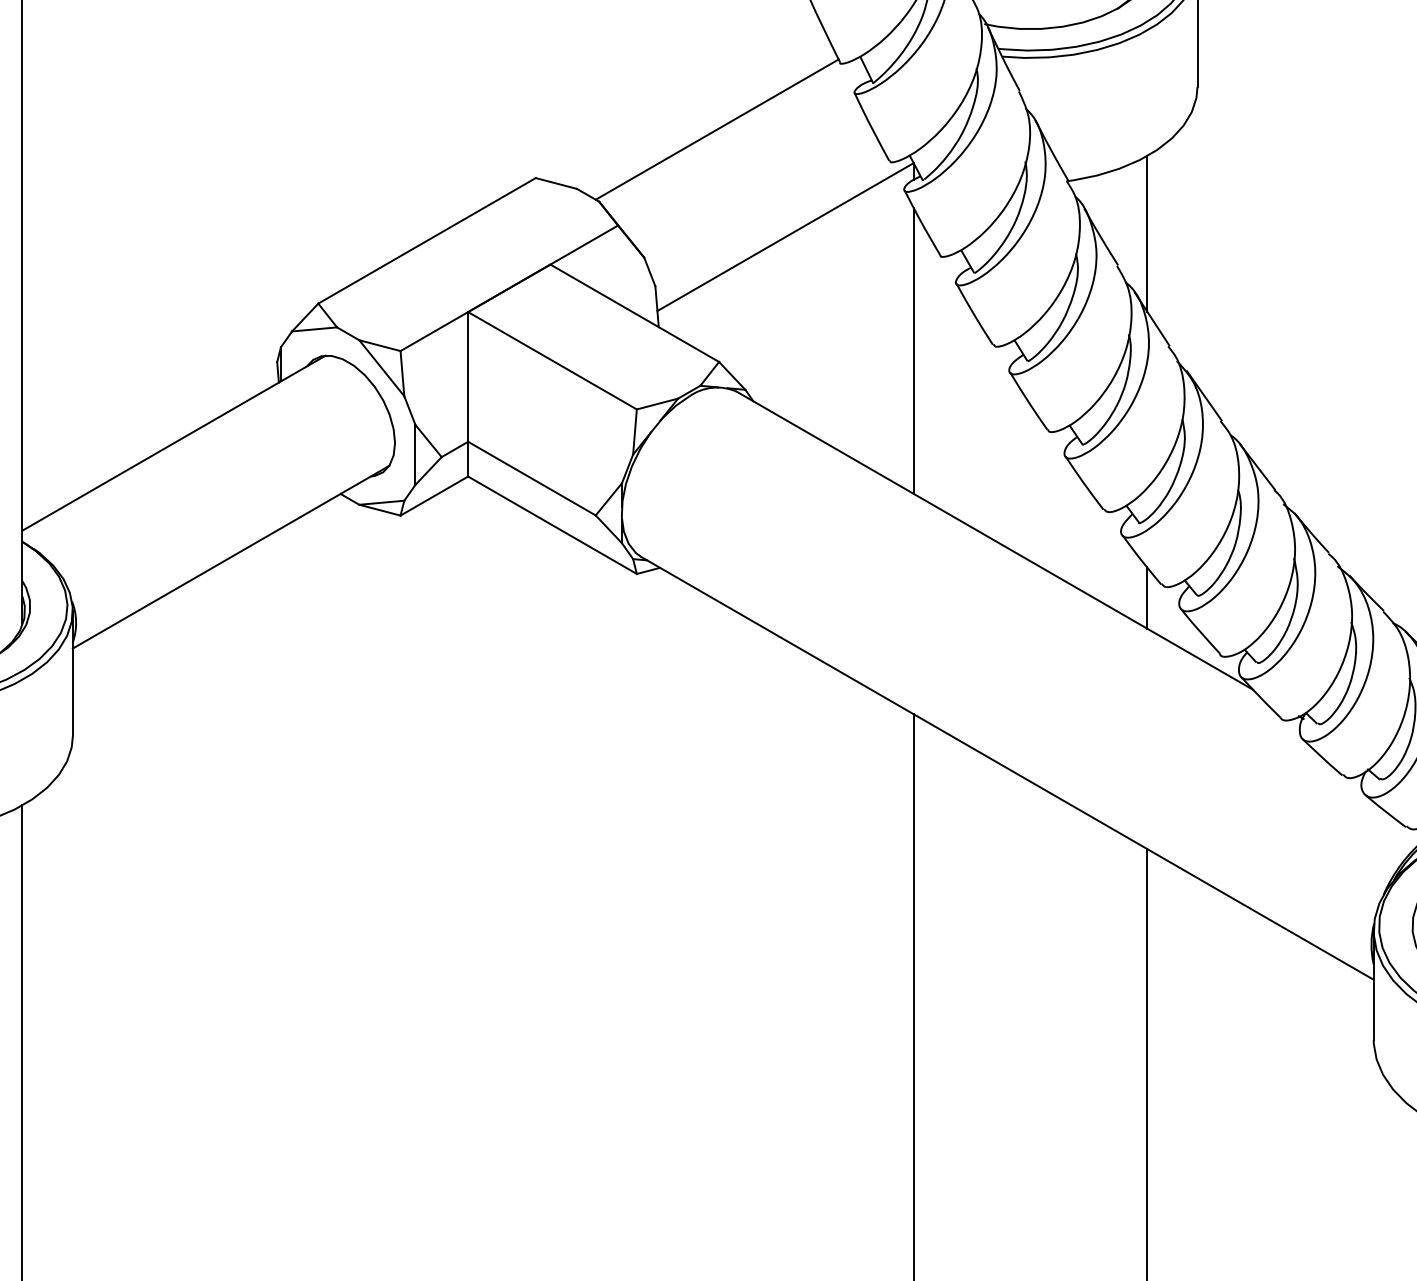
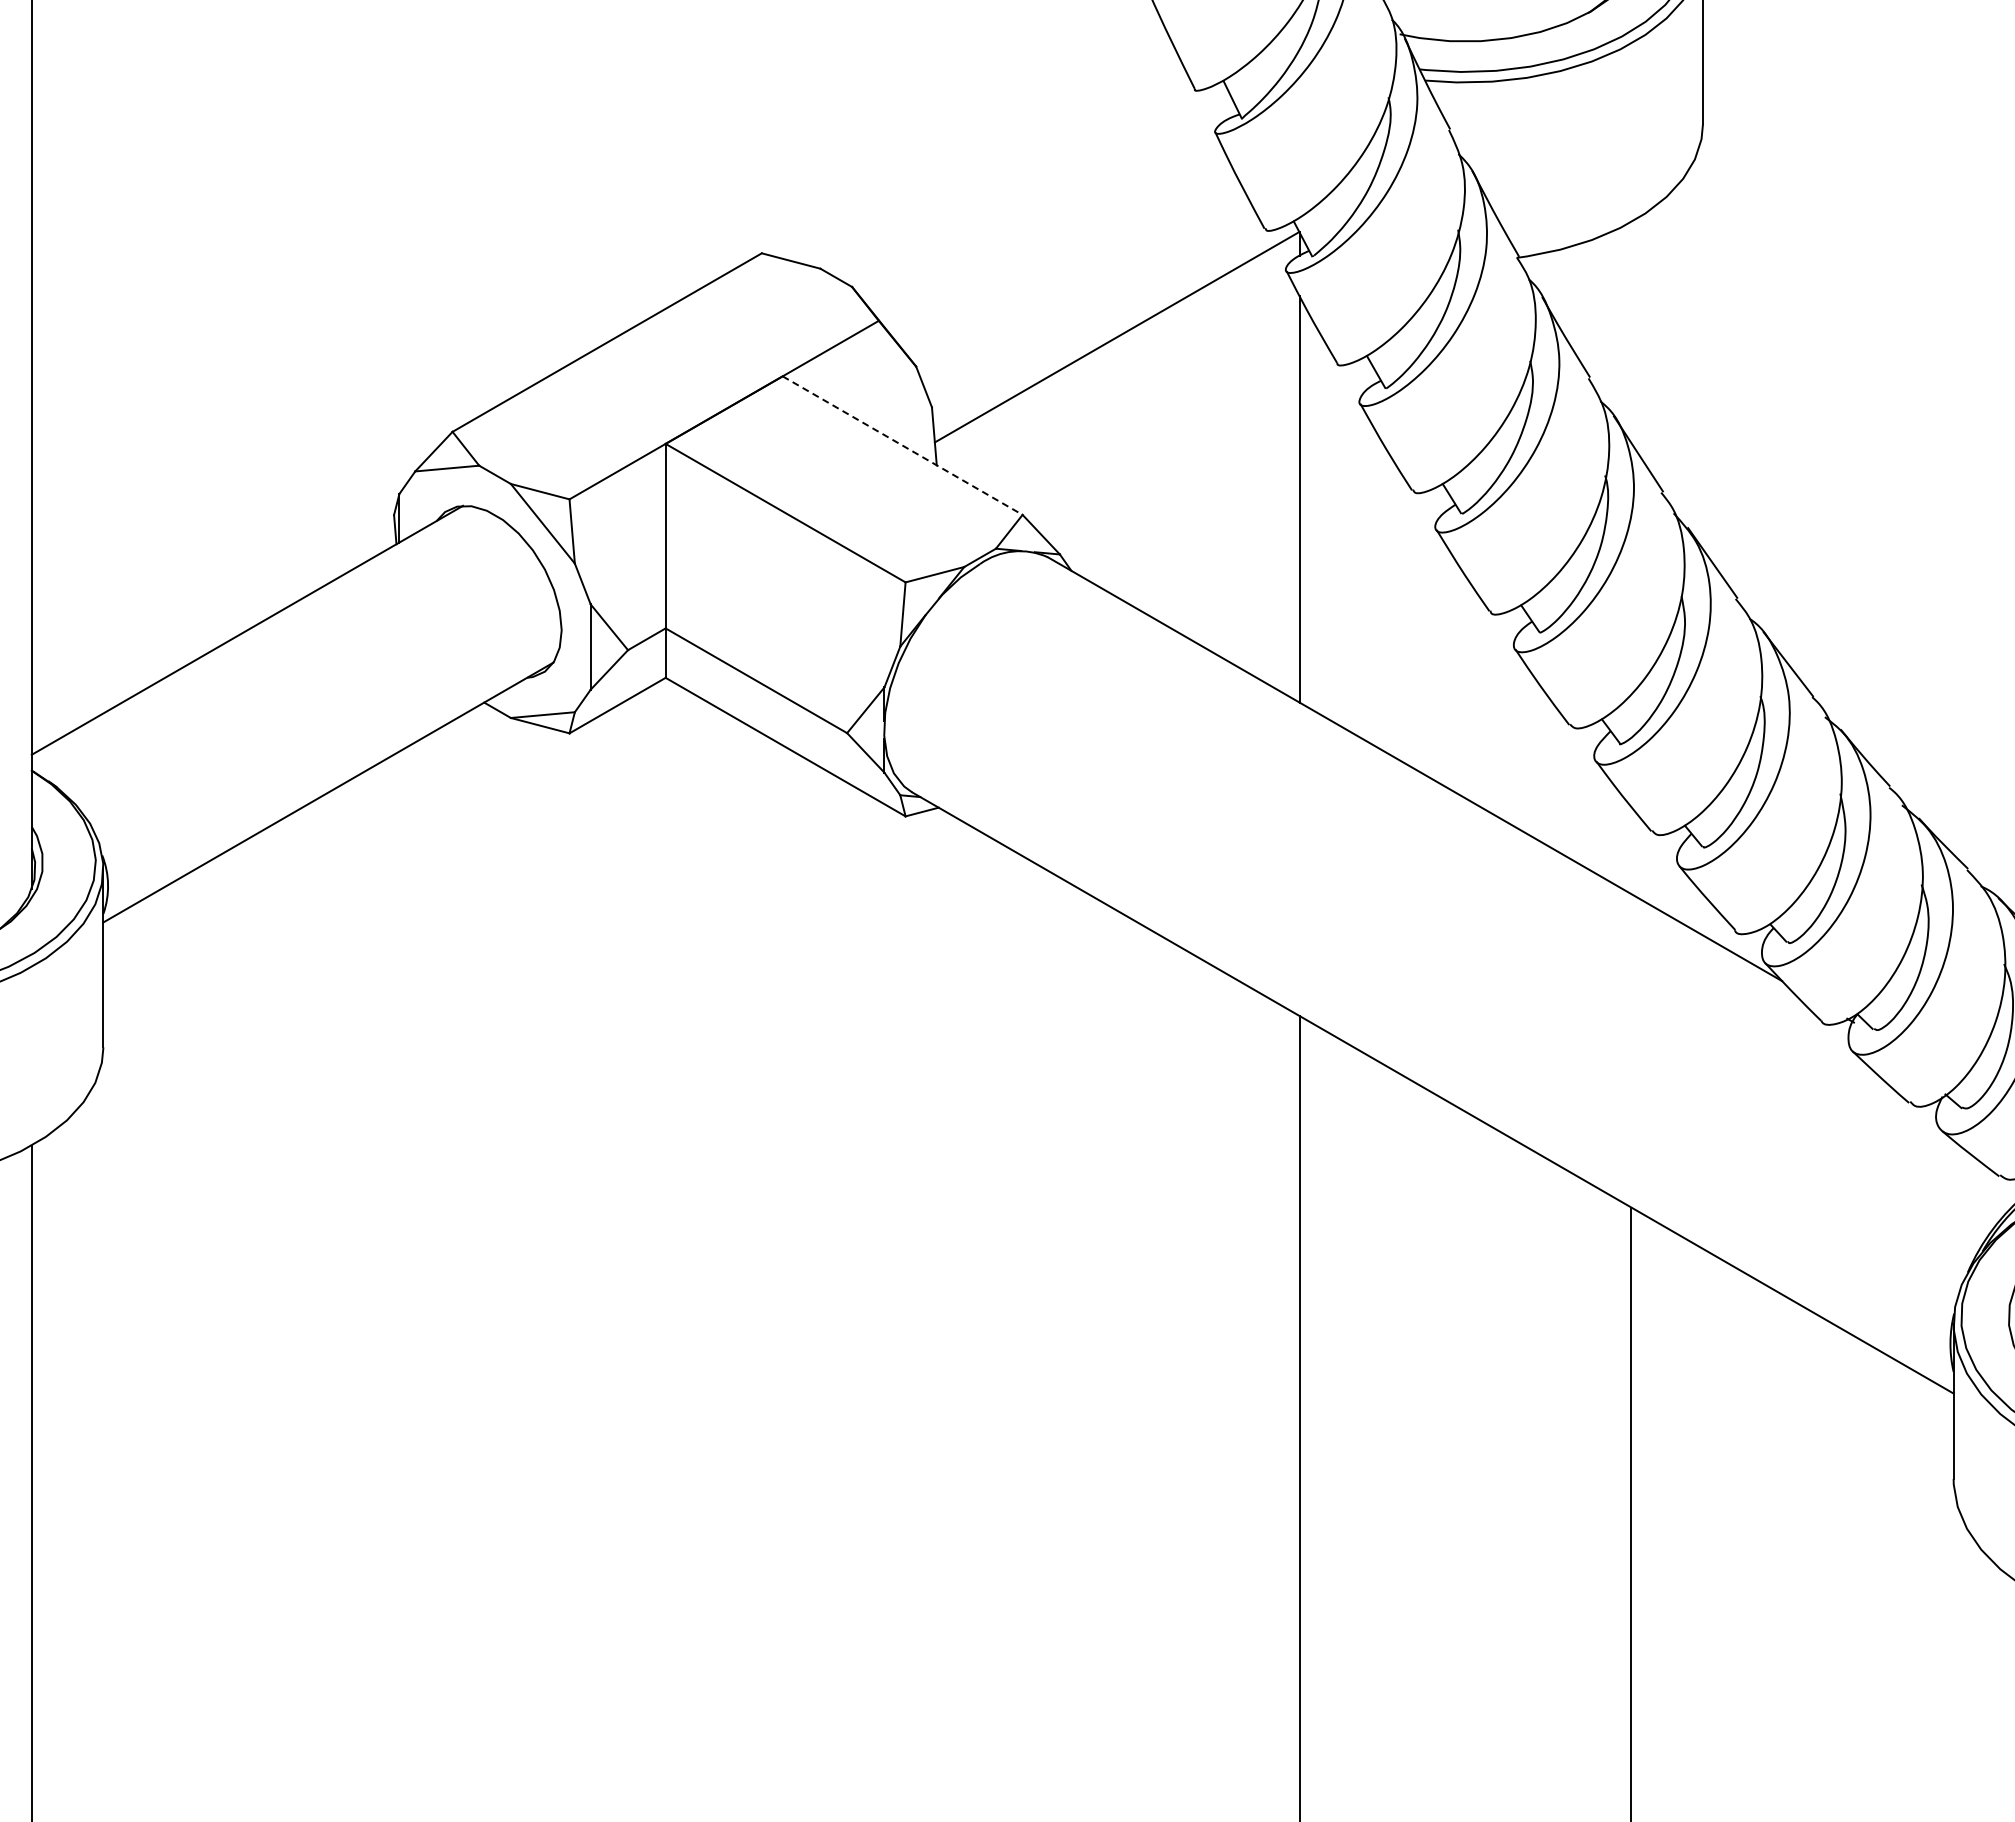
line: (716, 129) -> (1019, 184), removed
line: (1147, 233) -> (1631, 332), removed
line: (634, 313) -> (902, 445), solid -> dashed
line: (1147, 597) -> (1631, 850), removed

